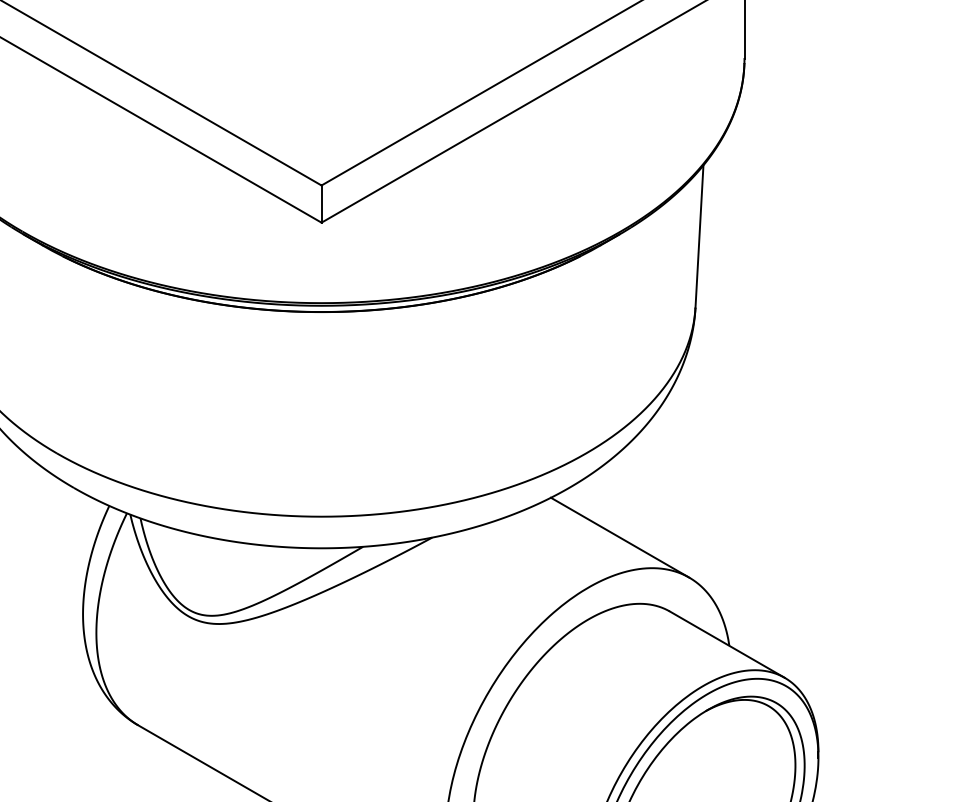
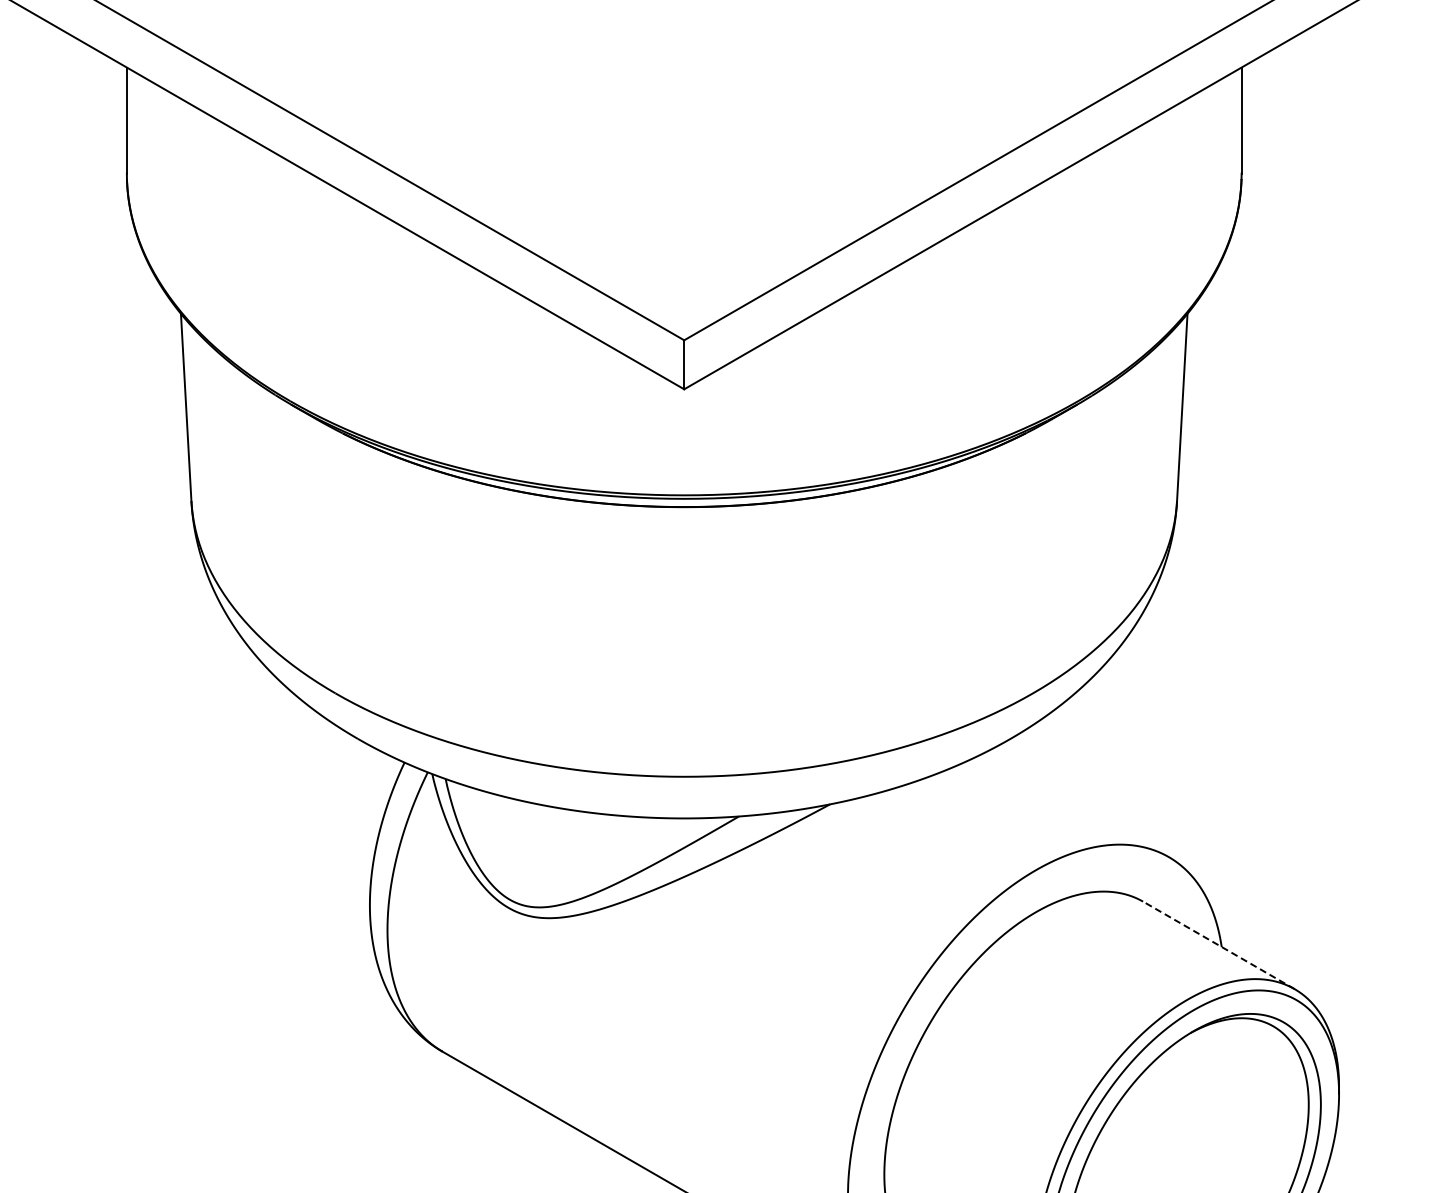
line: (619, 537) -> (1077, 804), removed
line: (726, 644) -> (1218, 945), solid -> dashed

